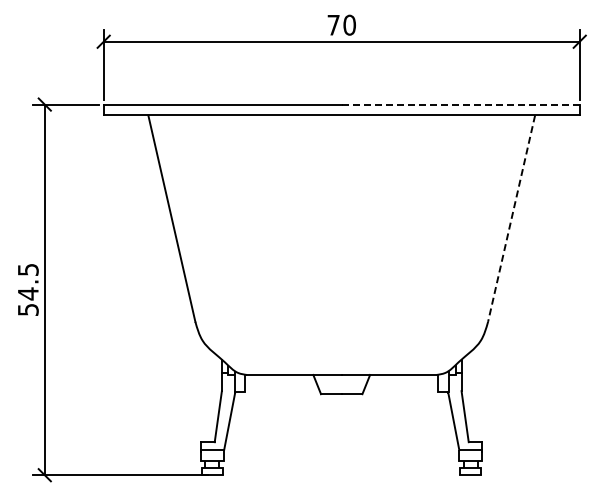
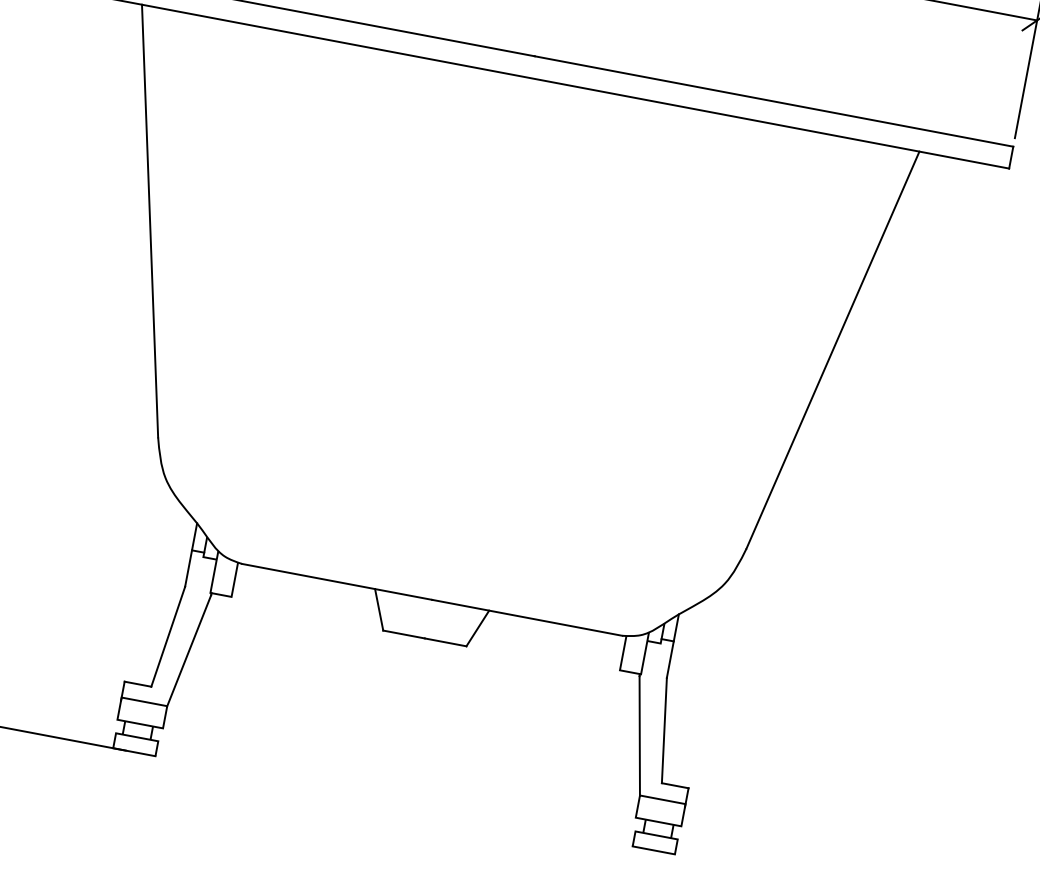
line: (461, 104) -> (775, 101), dashed -> solid
line: (511, 218) -> (832, 349), dashed -> solid

